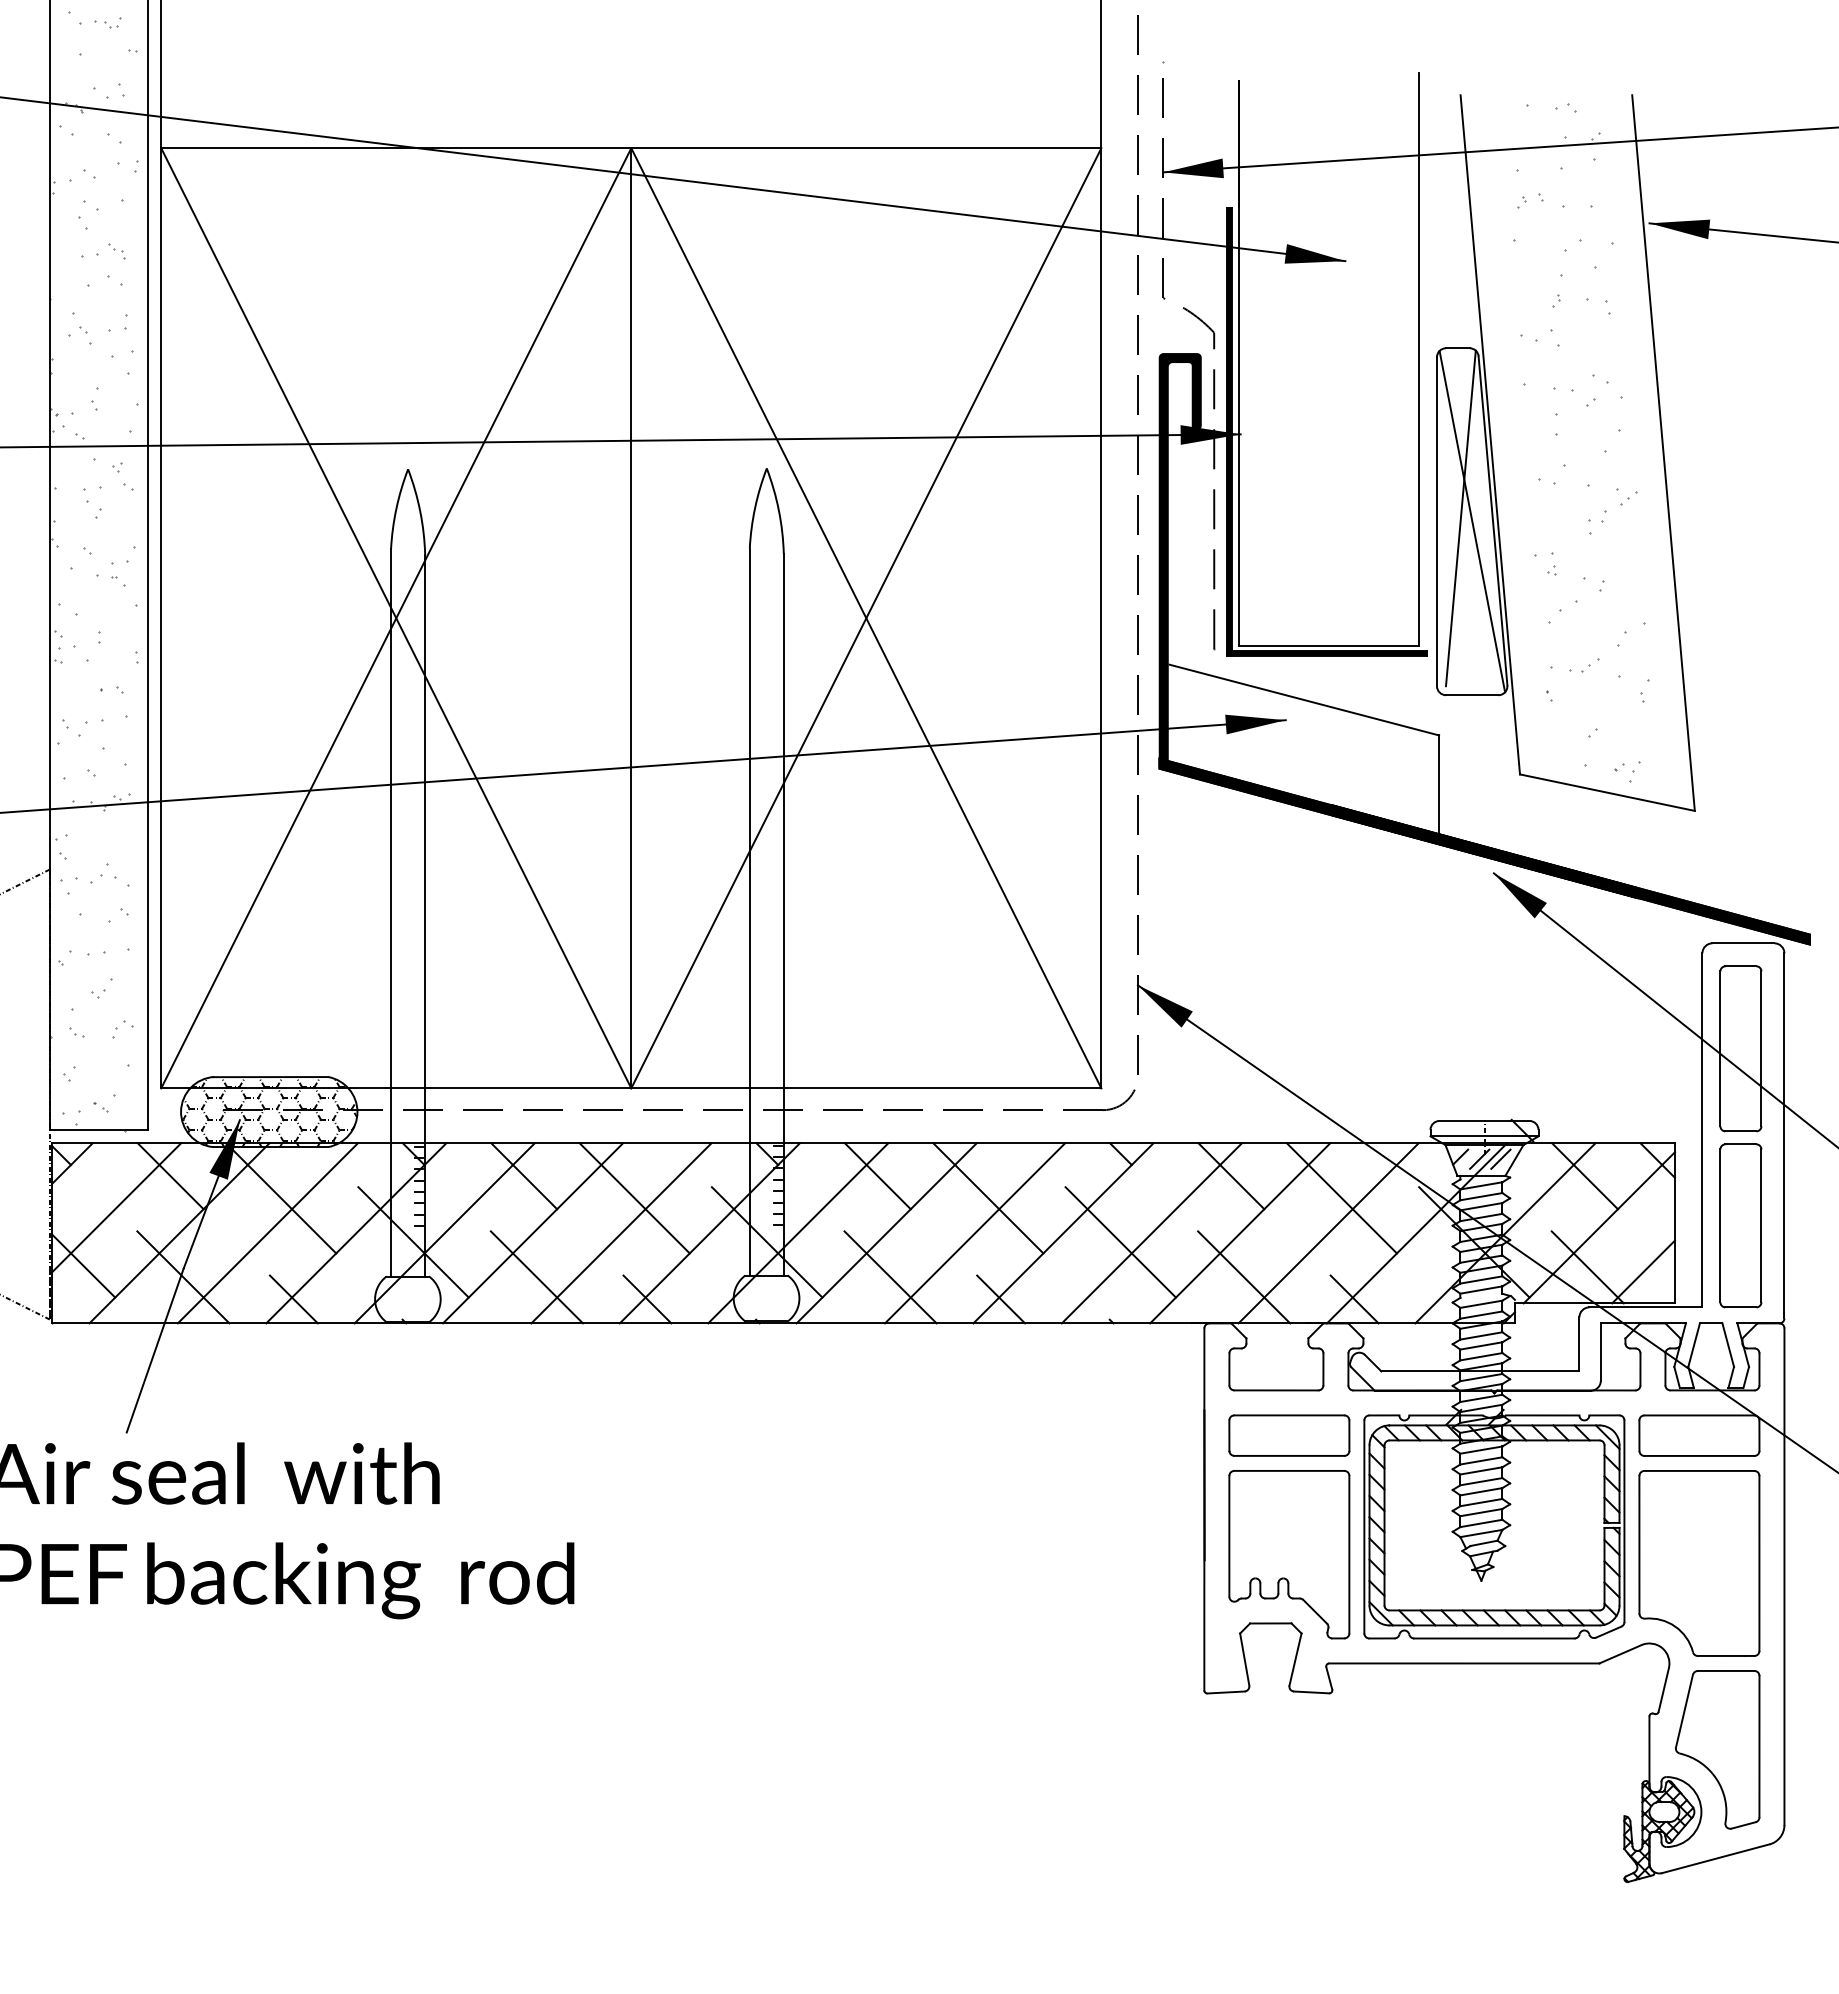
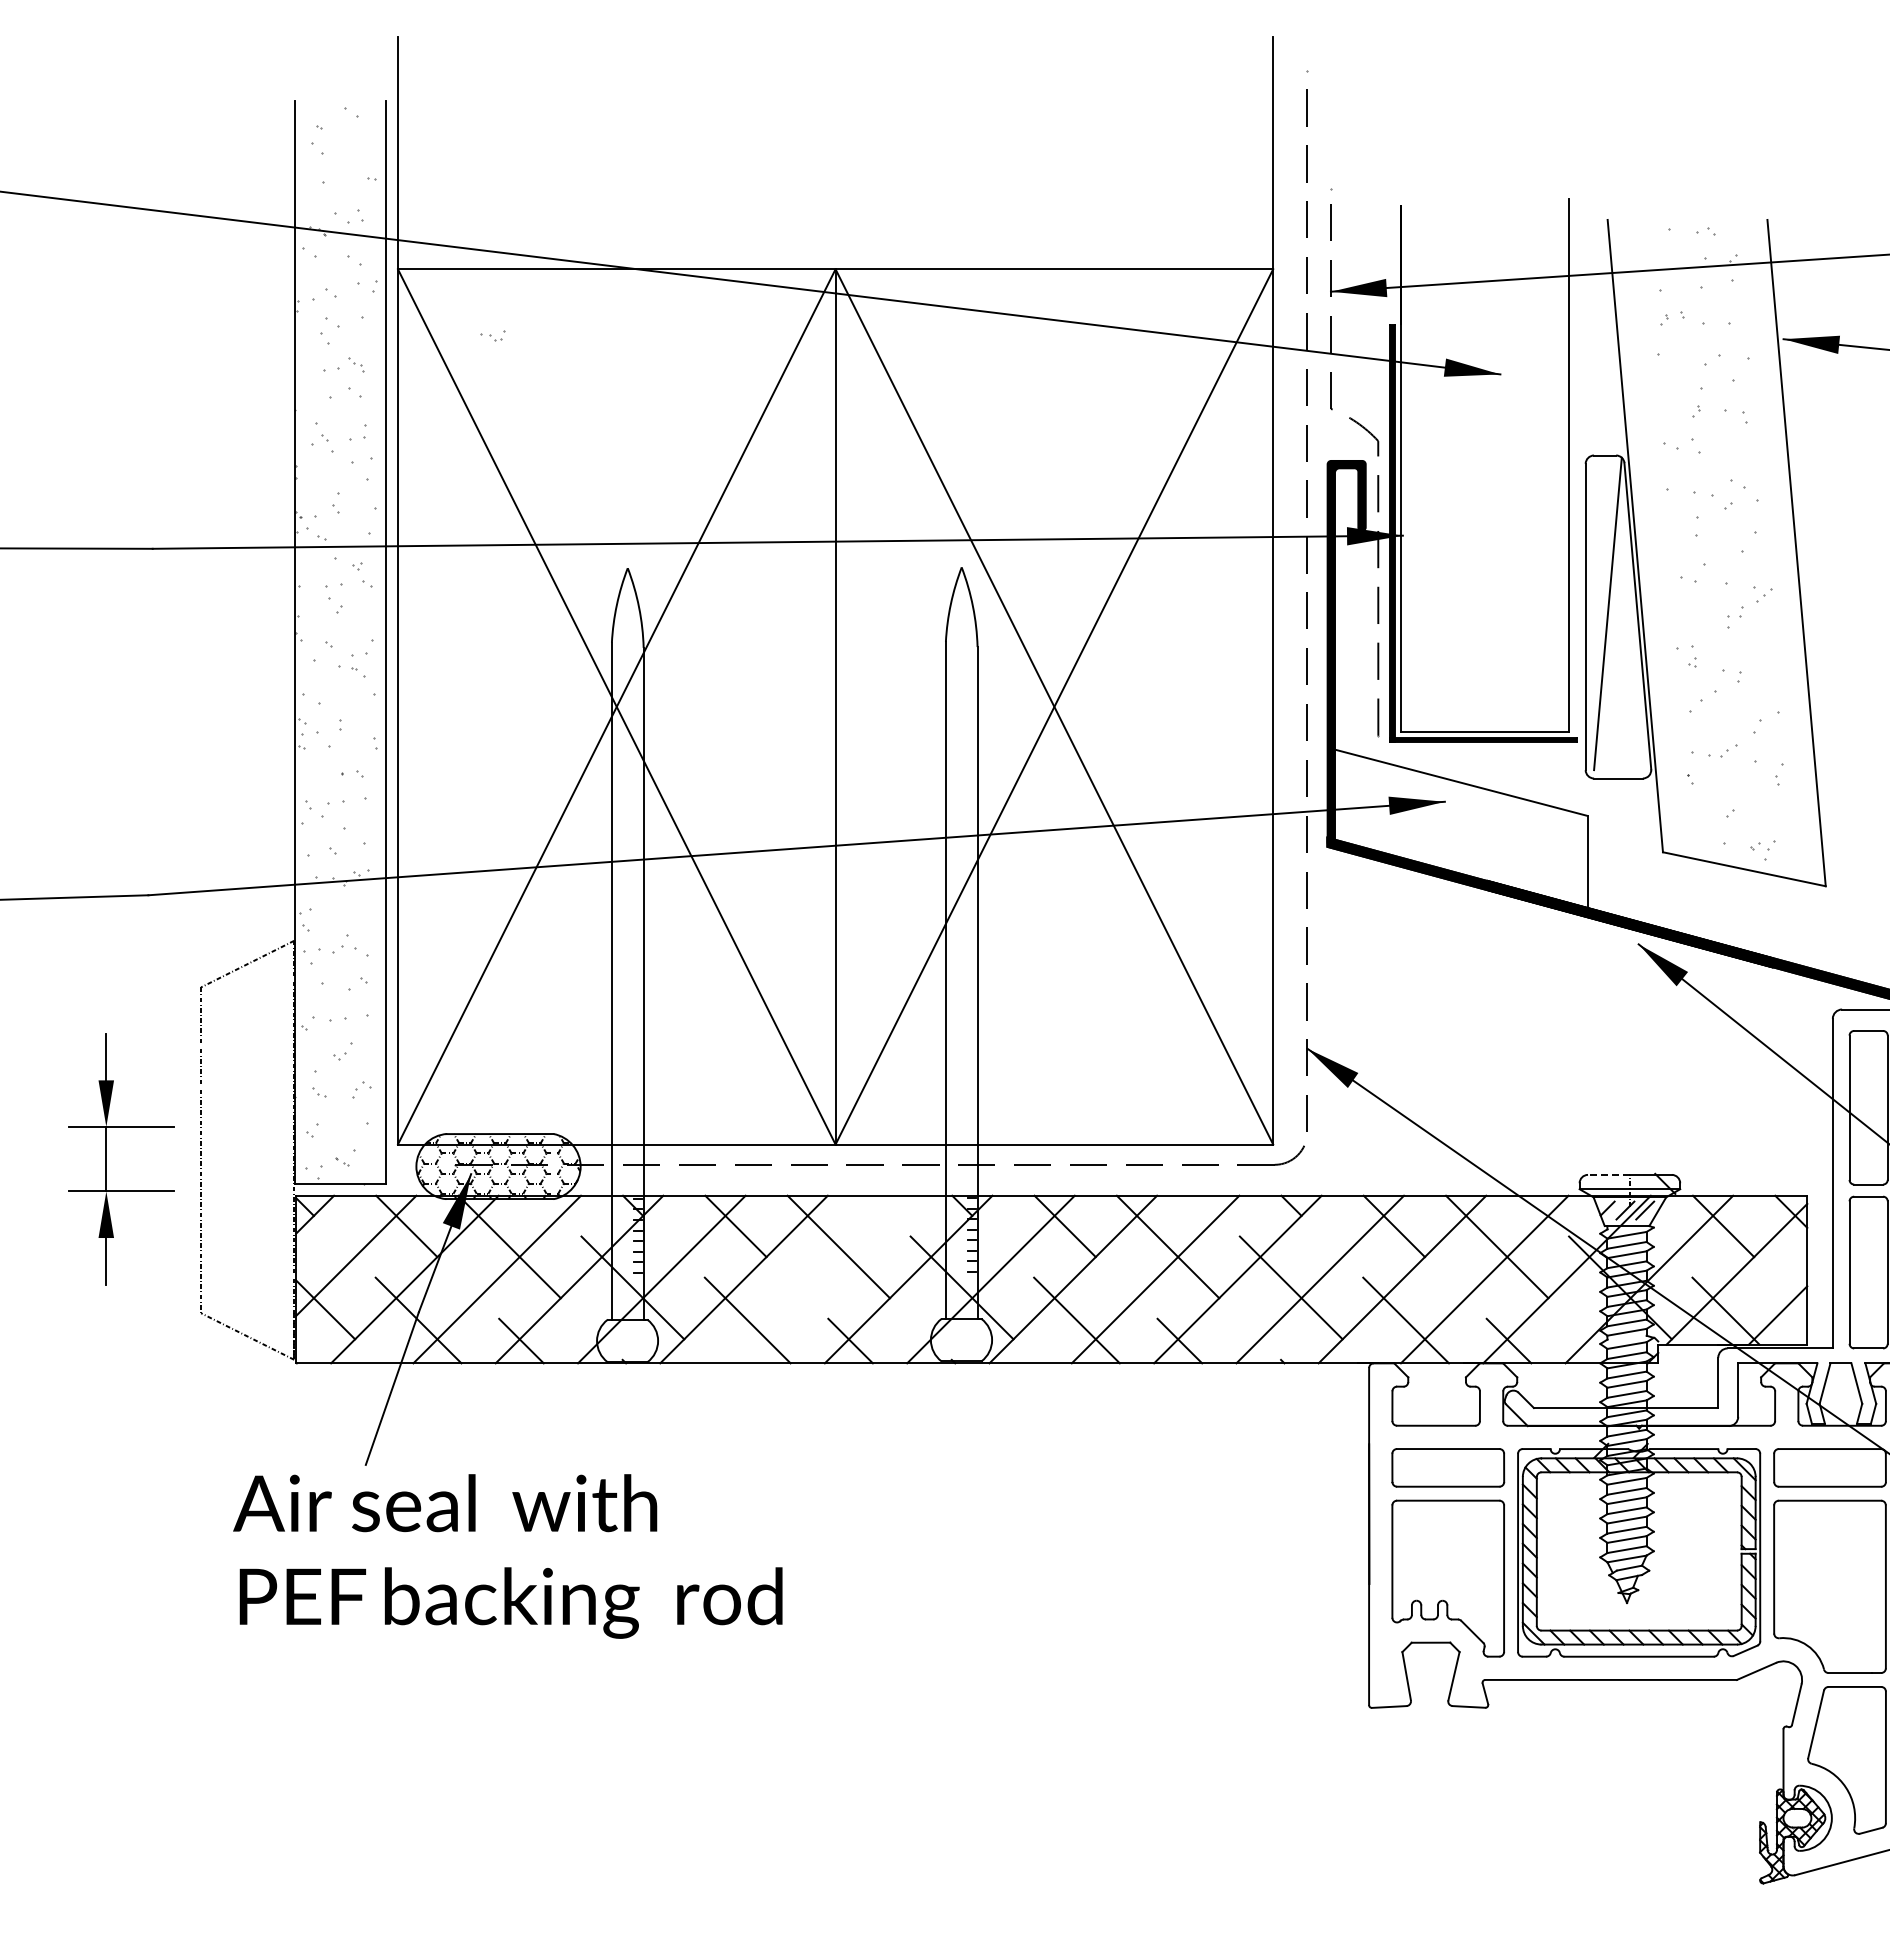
part: (107, 22) -> (492, 335), moved
line: (1472, 521) -> (1618, 616), removed
line: (1461, 1120) -> (1608, 1174), solid -> dashed
line: (621, 1233) -> (826, 1279), removed

